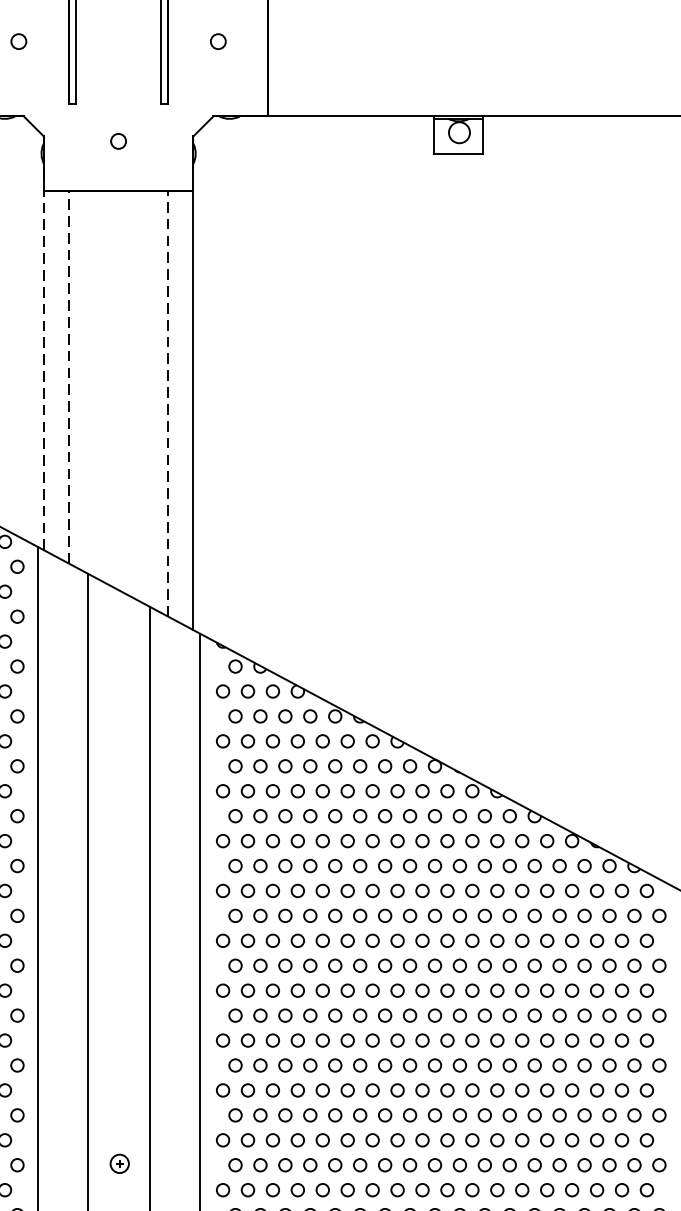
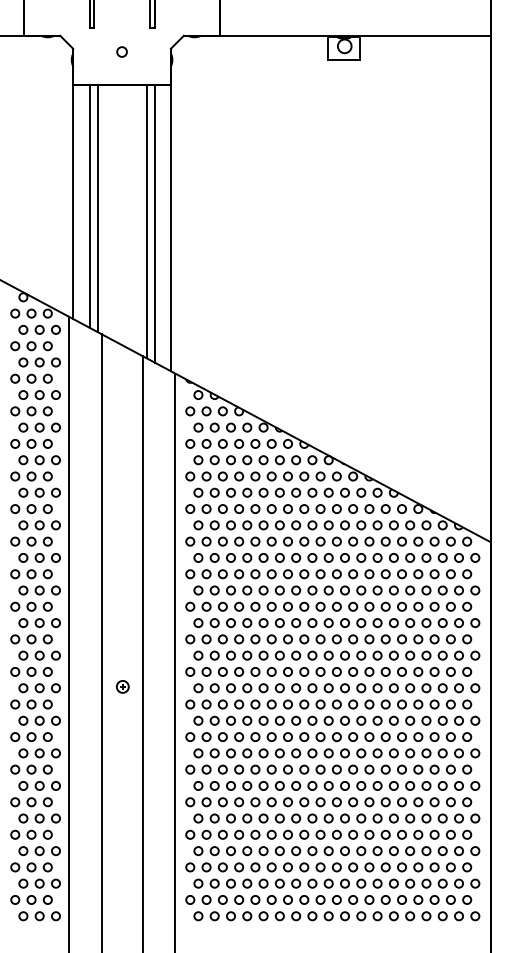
line: (44, 342) -> (73, 183), dashed -> solid
line: (68, 377) -> (89, 206), dashed -> solid
line: (80, 380) -> (97, 208), added
line: (156, 400) -> (146, 221), added
line: (168, 403) -> (154, 223), dashed -> solid
part: (119, 1163) -> (122, 686), moved

